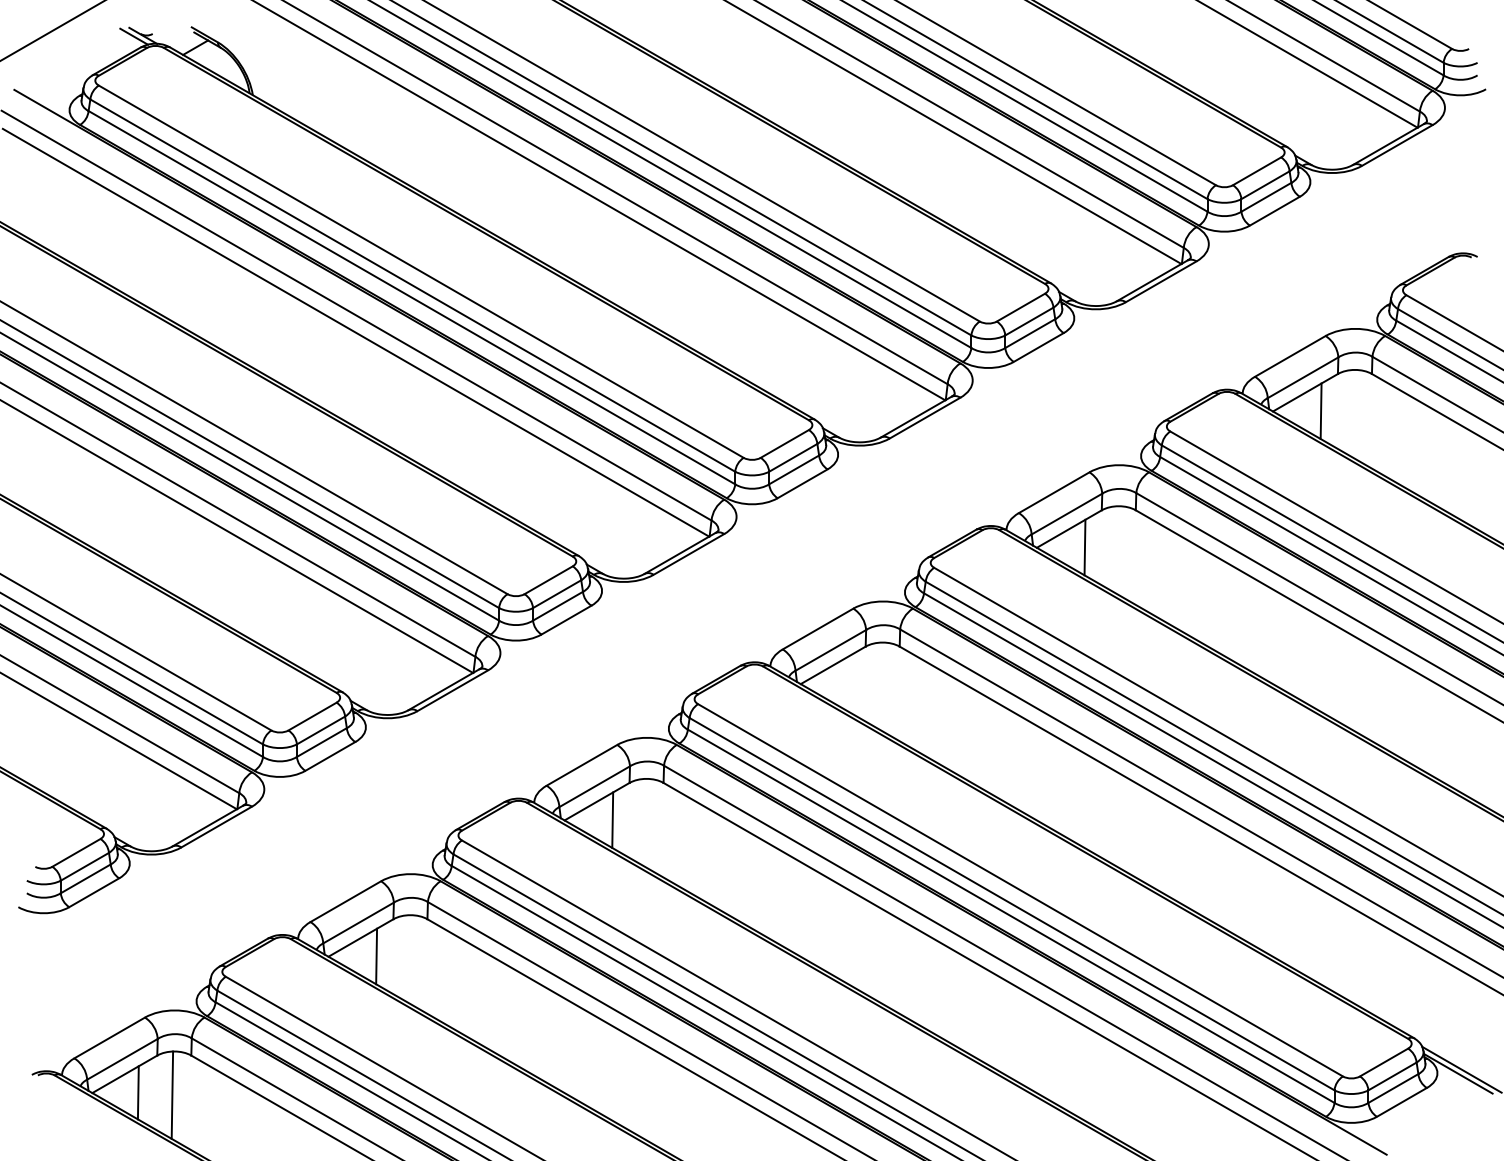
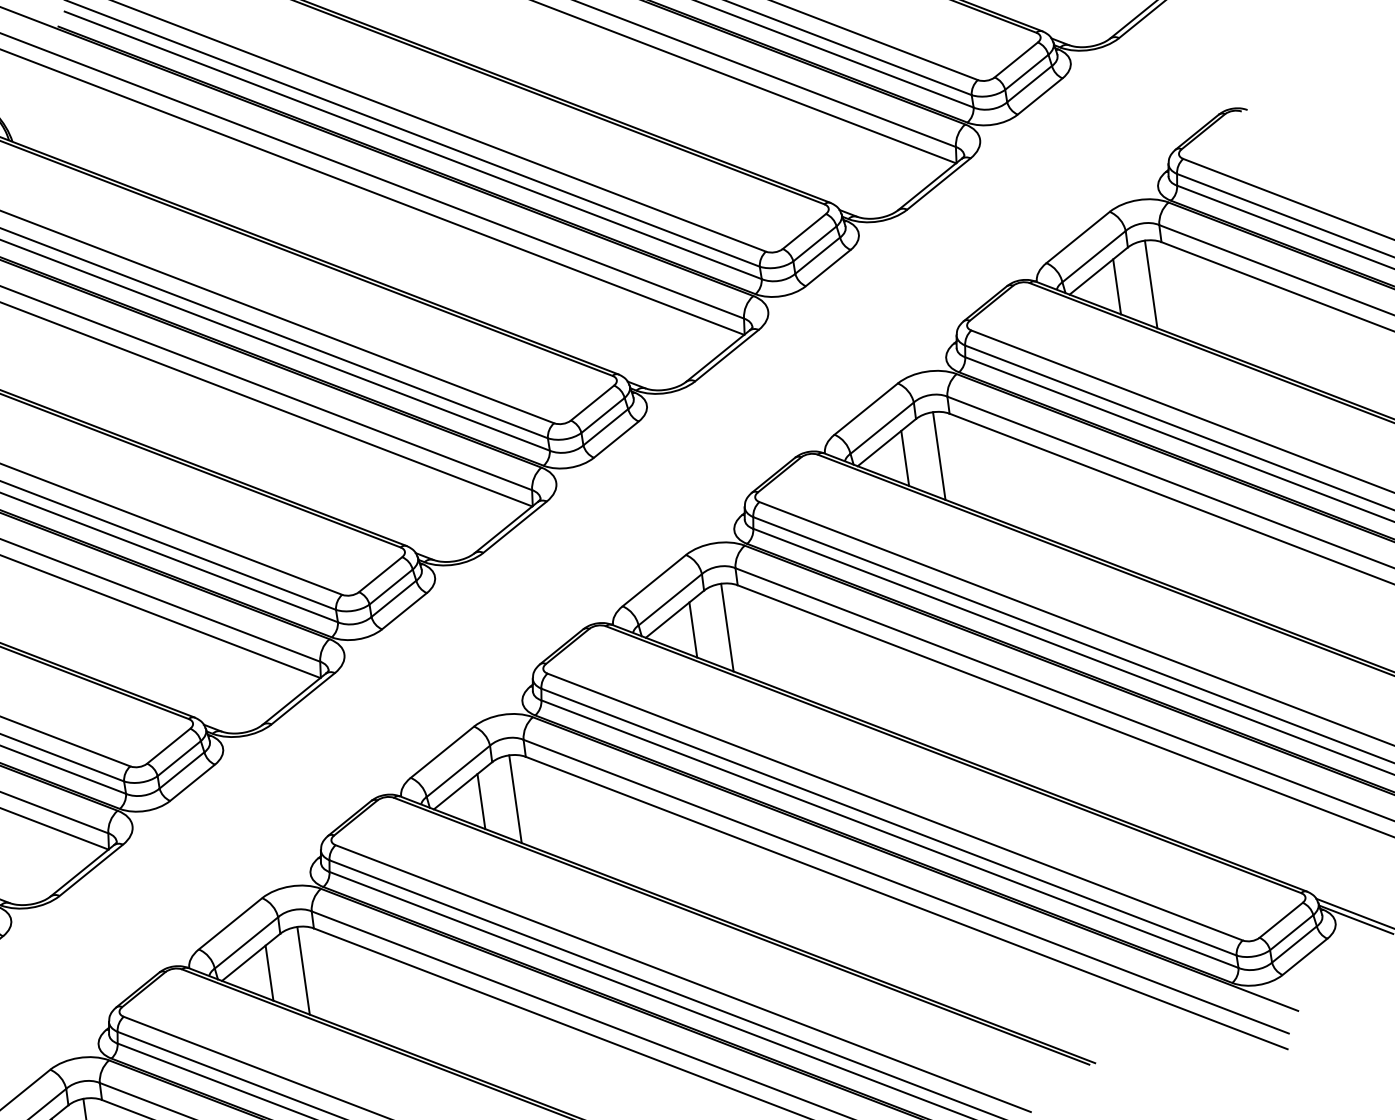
line: (1354, 413) -> (1150, 283), added
line: (1118, 550) -> (938, 456), added
line: (848, 683) -> (692, 629), added
line: (882, 686) -> (726, 627), added
line: (646, 822) -> (515, 798), added
line: (410, 959) -> (303, 970), added

